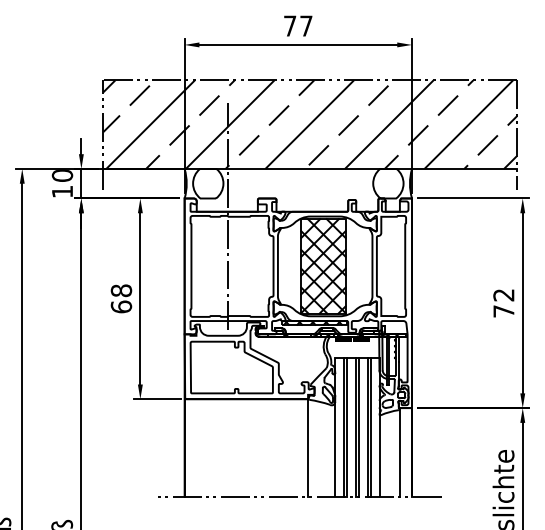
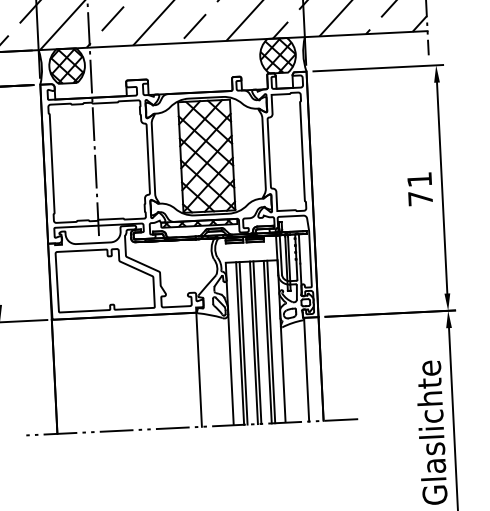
hatch: (207, 183) -> (66, 65), added
hatch: (388, 183) -> (278, 55), added
text: (503, 295) -> (419, 180), 72 -> 71

